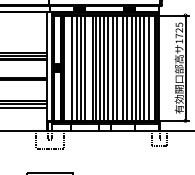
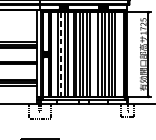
line: (116, 67) -> (93, 54), removed
line: (148, 67) -> (118, 54), removed
line: (76, 68) -> (61, 54), solid -> dashed

